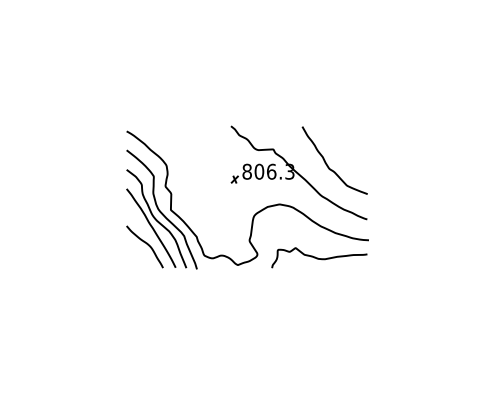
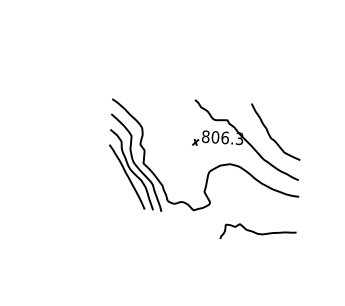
curve: (146, 244) -> (122, 189), removed
curve: (318, 257) -> (257, 232), moved

